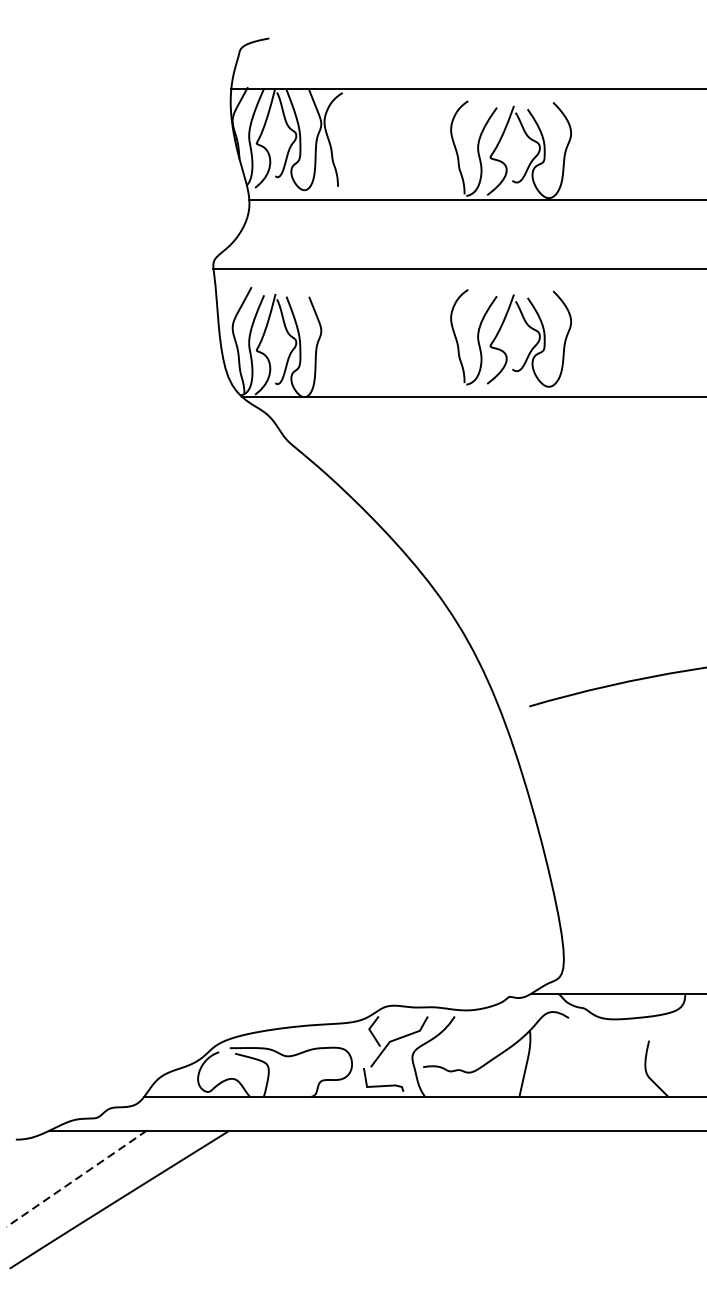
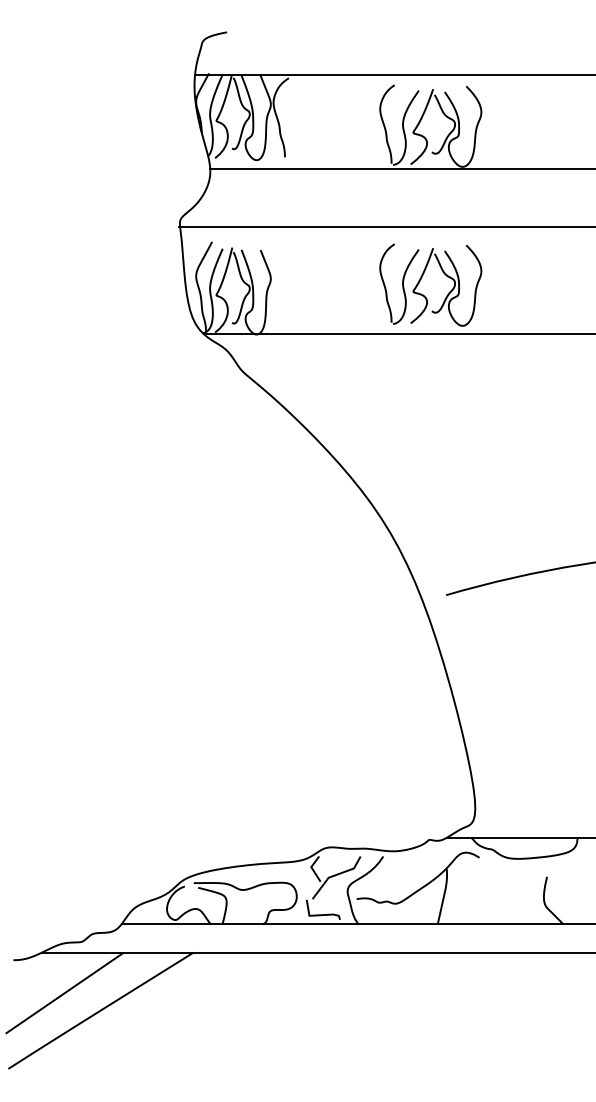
line: (76, 1179) -> (64, 993), dashed -> solid

